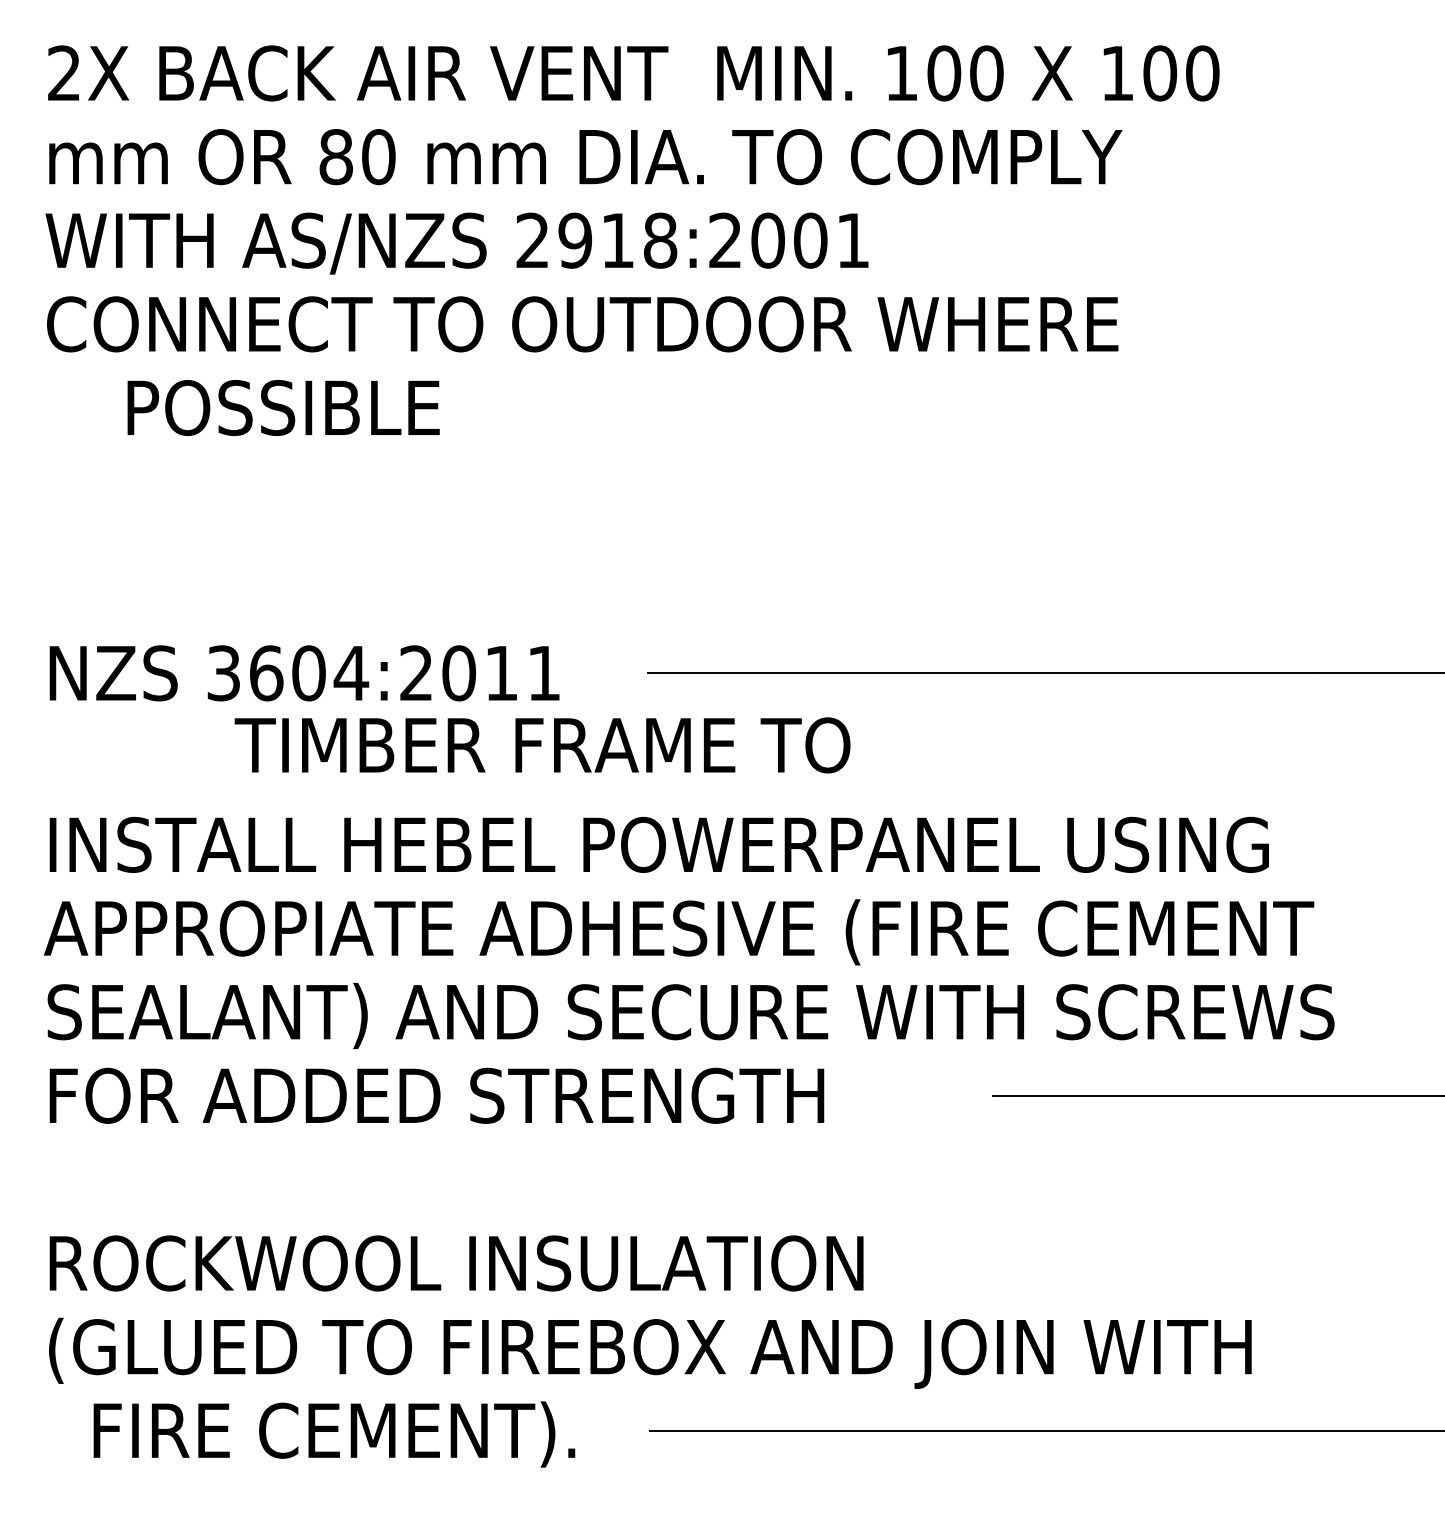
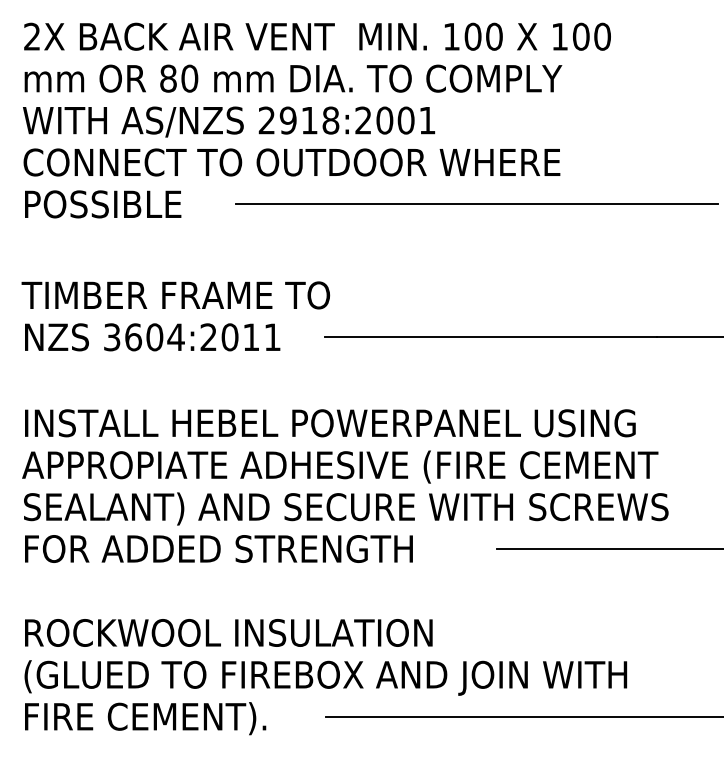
text: (284, 408) -> (103, 204), moved
line: (951, 408) -> (476, 204), added
text: (541, 745) -> (175, 295), moved
text: (334, 1434) -> (145, 718), moved

